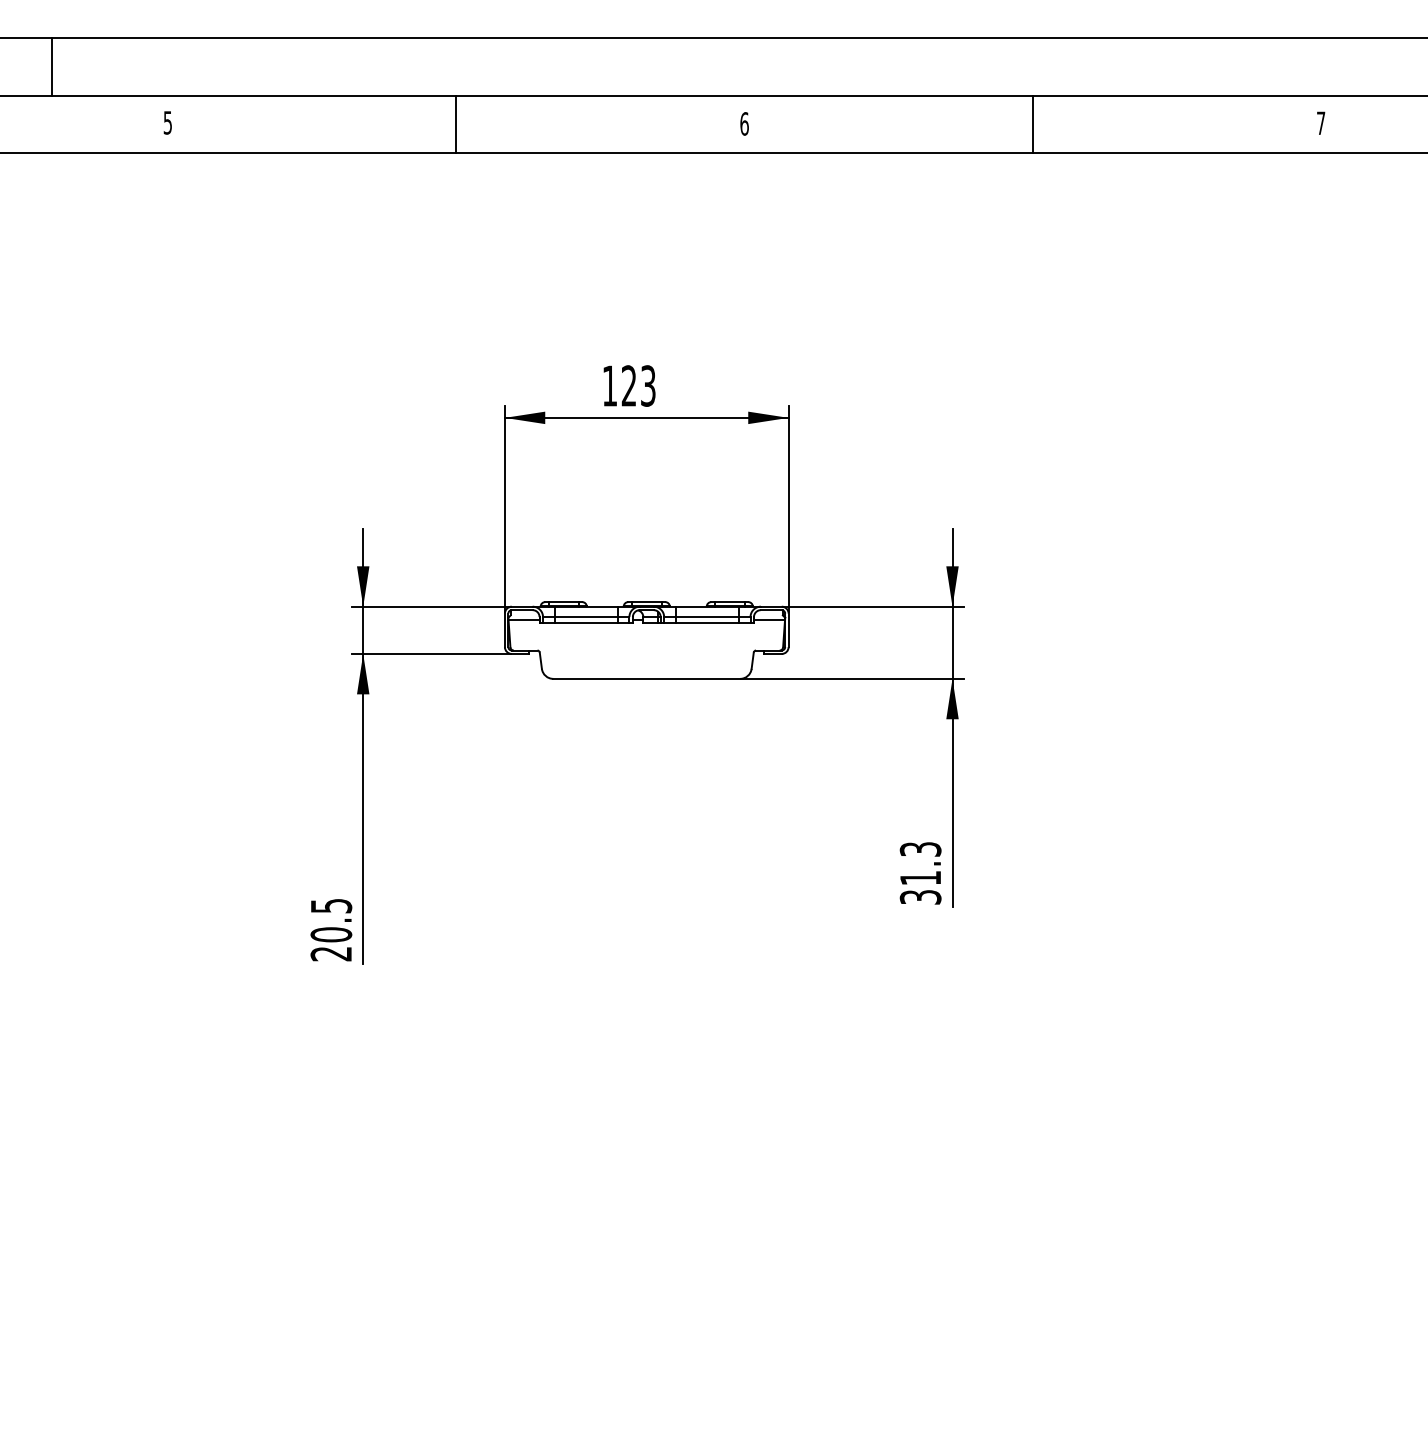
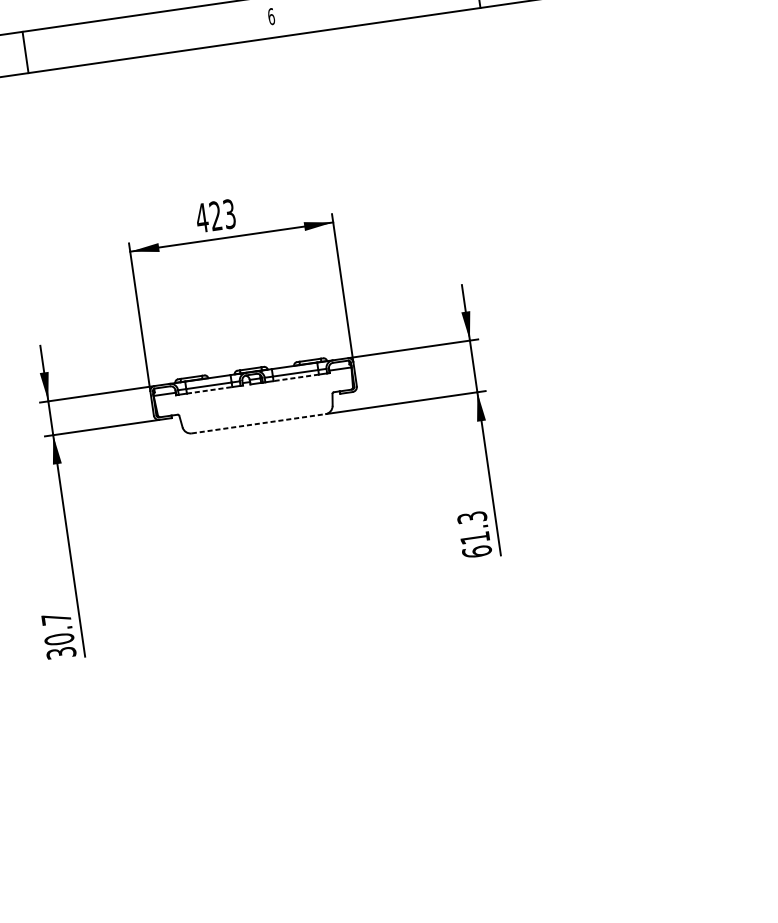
line: (455, 124) -> (25, 52), moved
text: (609, 385) -> (201, 217), 123 -> 423
line: (586, 623) -> (209, 390), solid -> dashed
line: (707, 623) -> (296, 377), solid -> dashed
line: (647, 678) -> (259, 423), solid -> dashed
text: (920, 896) -> (476, 551), 31.3 -> 61.3
text: (331, 930) -> (59, 636), 20.5 -> 30.7

